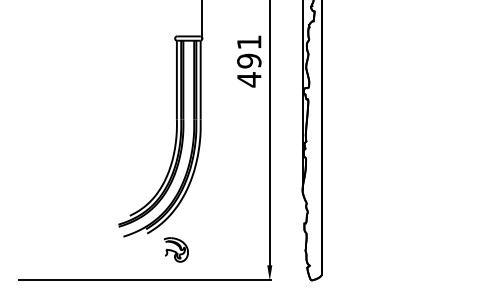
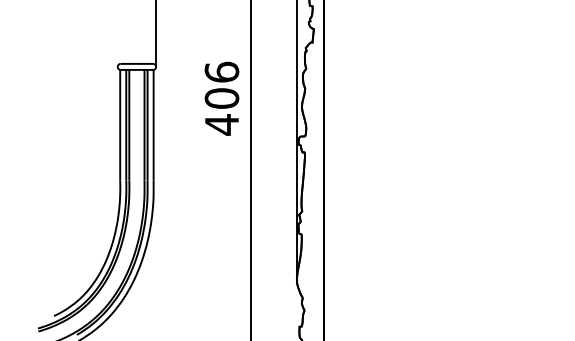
text: (249, 51) -> (222, 85), 491 -> 406

